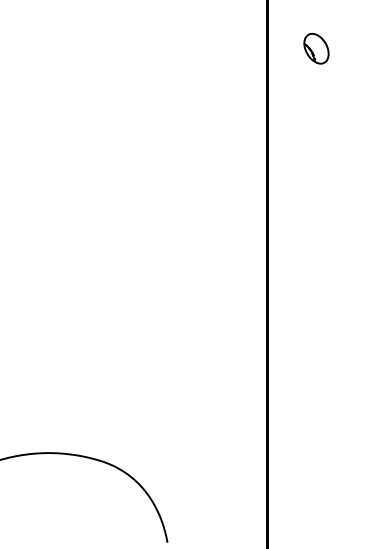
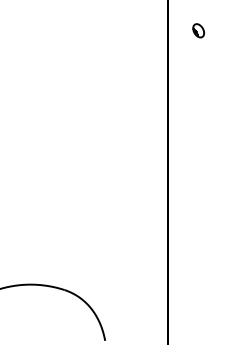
part: (316, 48) -> (198, 30), size x0.71

